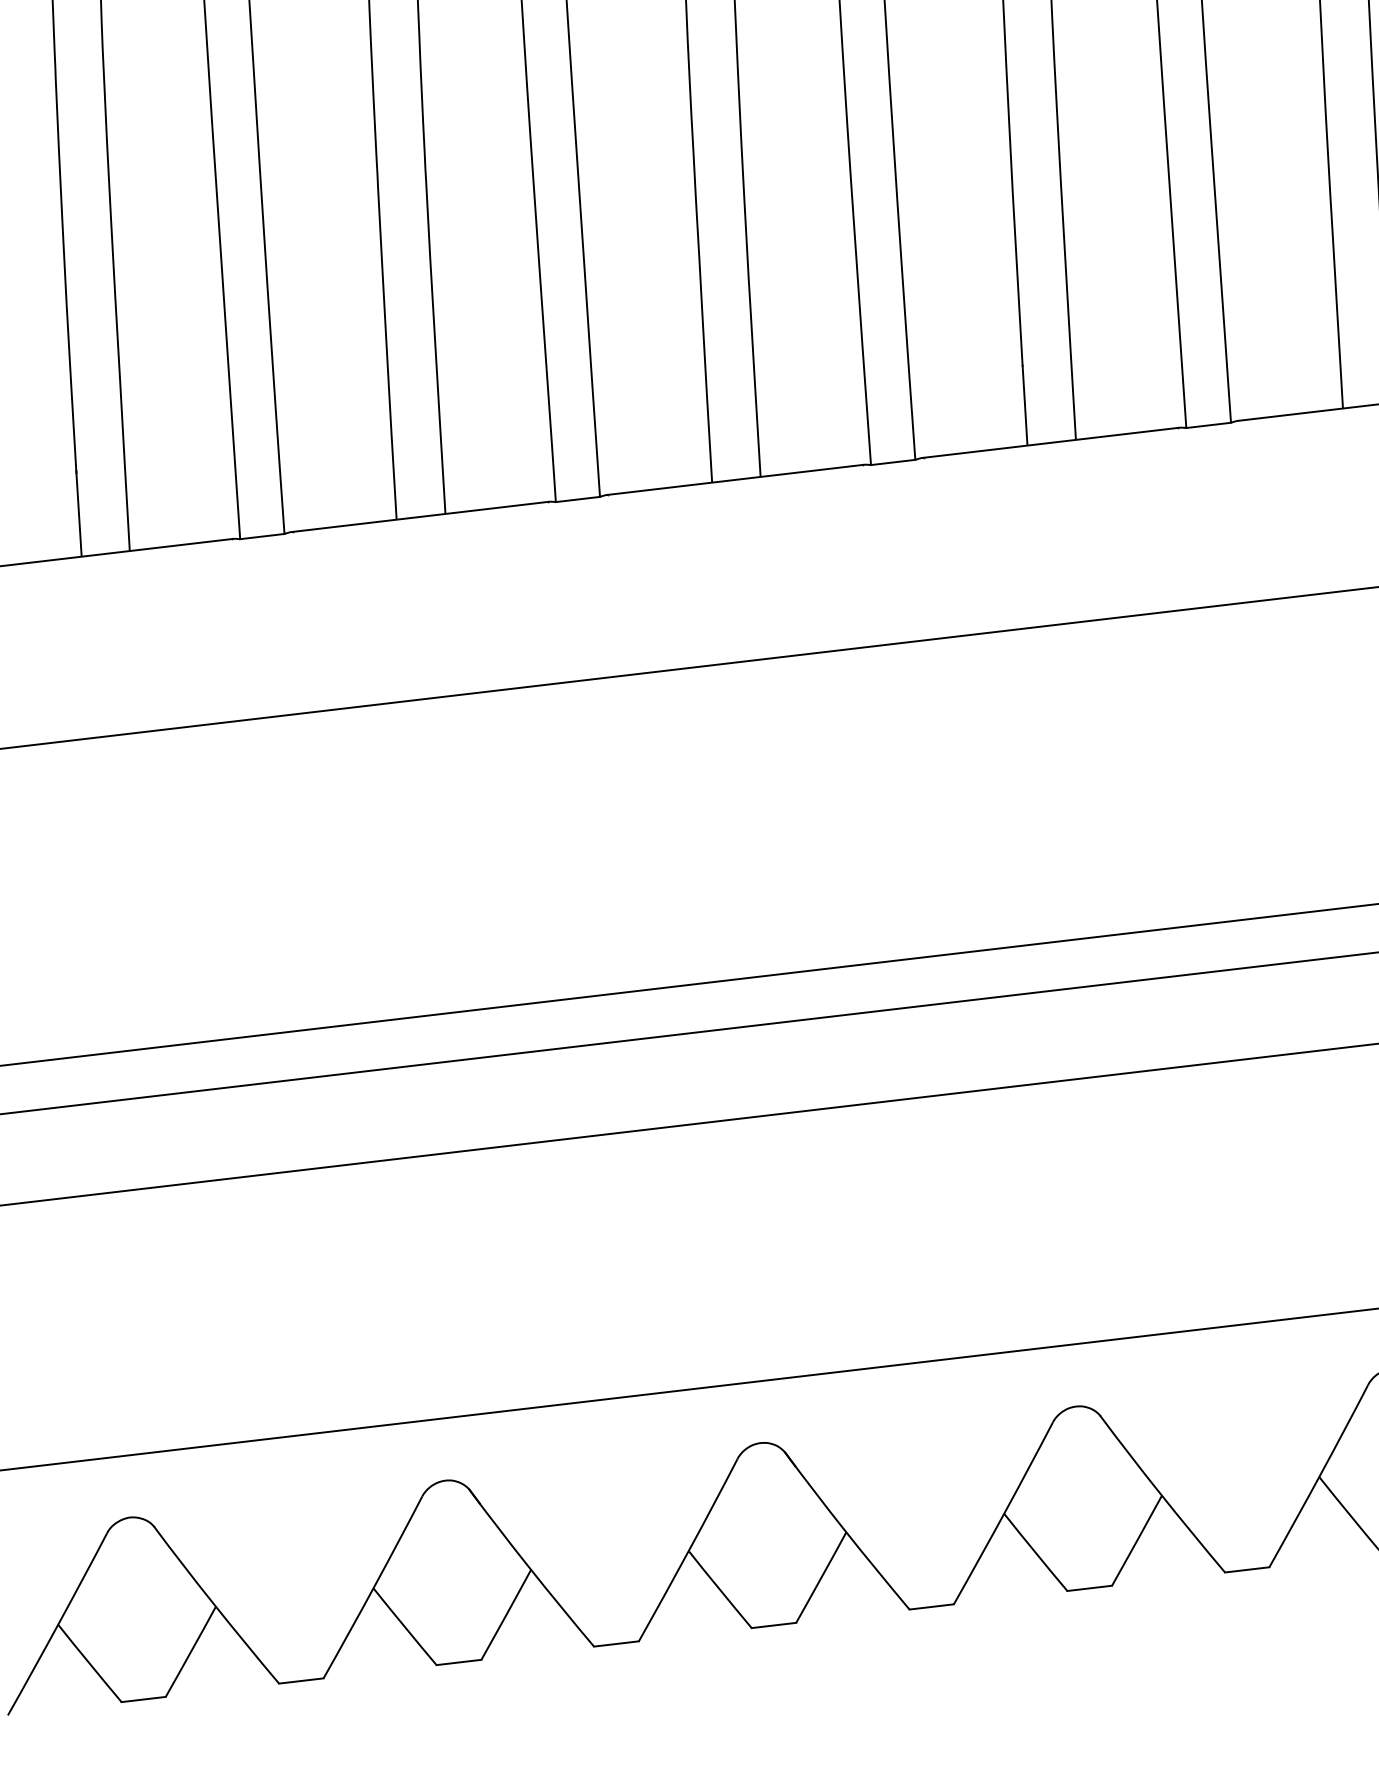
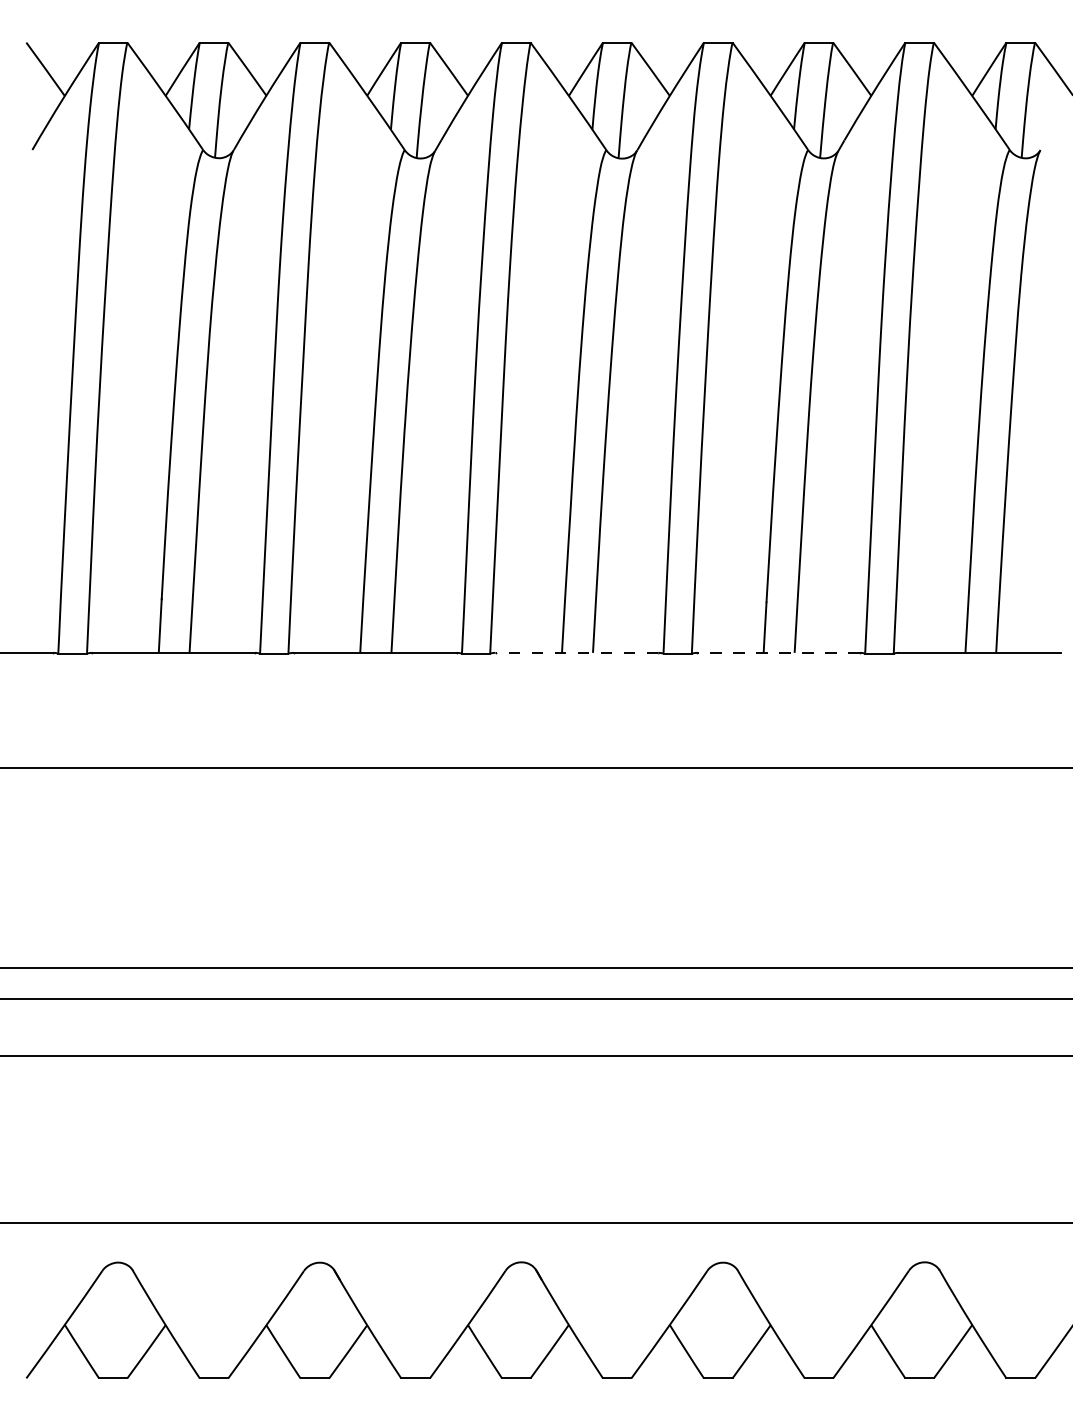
line: (1050, 442) -> (778, 652), solid -> dashed
line: (734, 479) -> (576, 652), solid -> dashed

